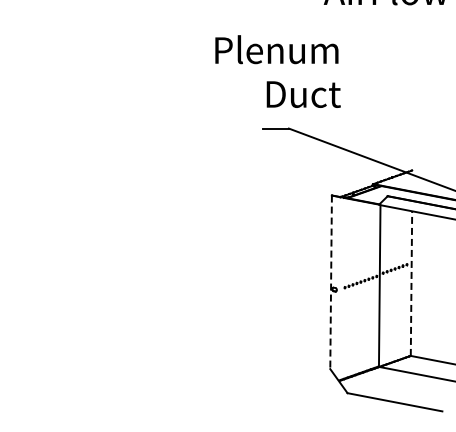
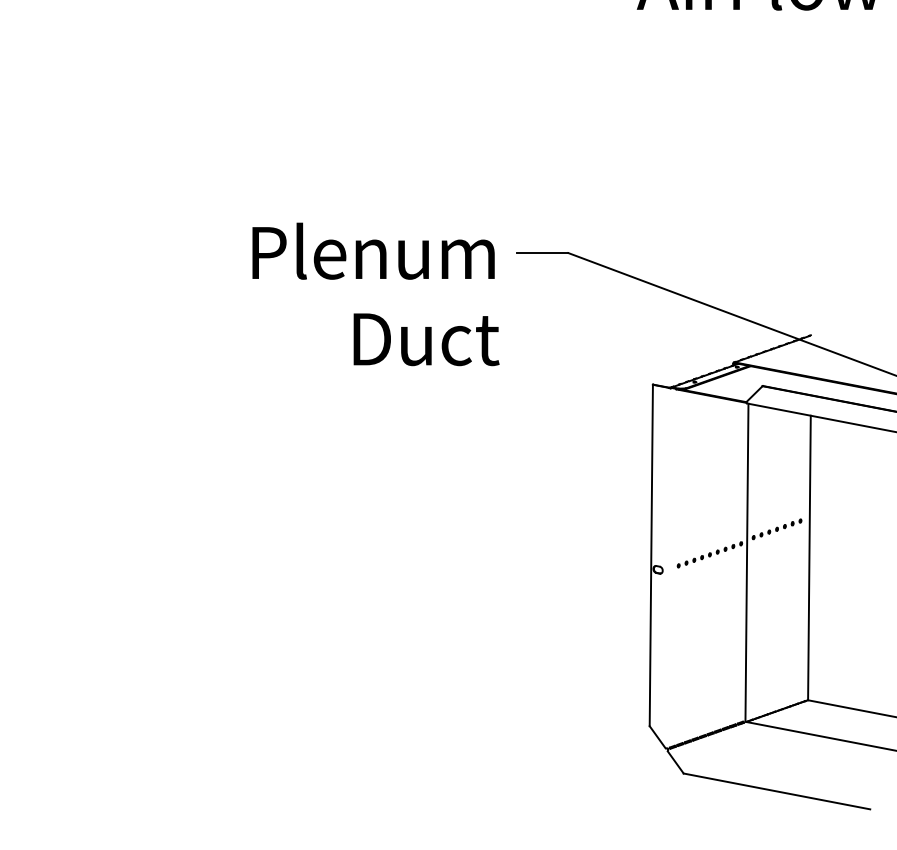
text: (277, 71) -> (374, 294), moved
line: (331, 282) -> (652, 555), dashed -> solid
line: (411, 283) -> (809, 557), dashed -> solid

